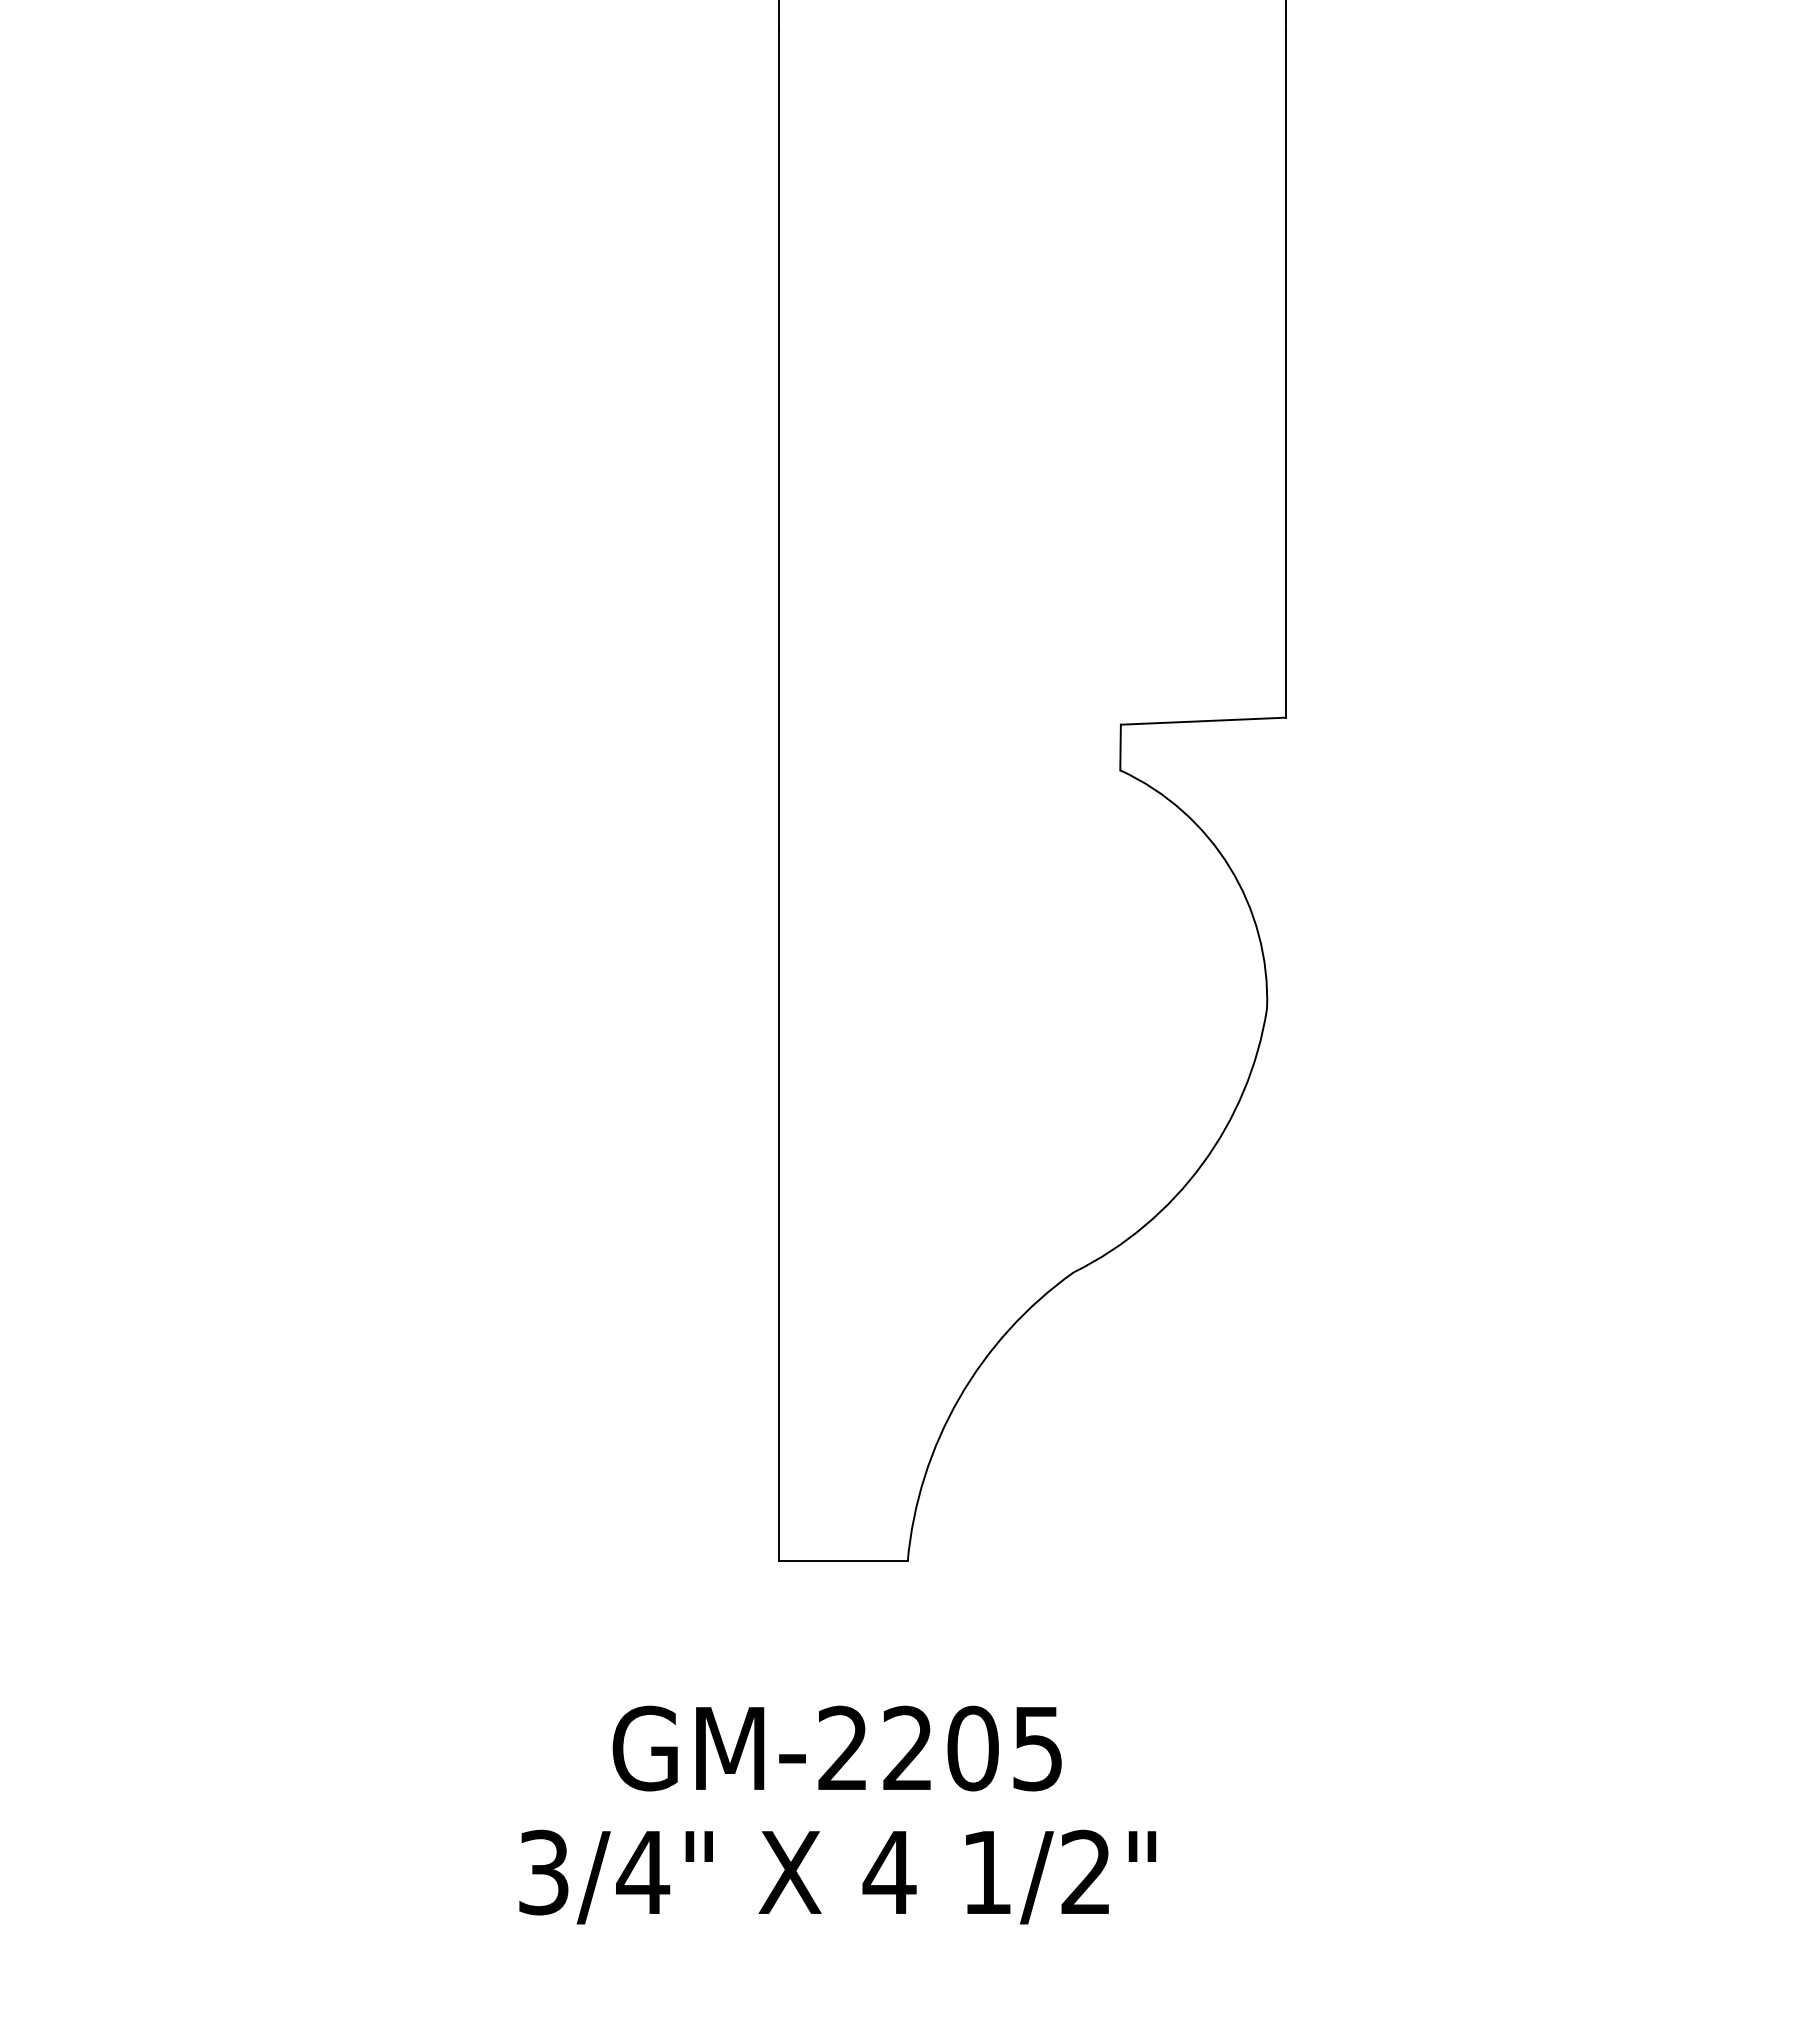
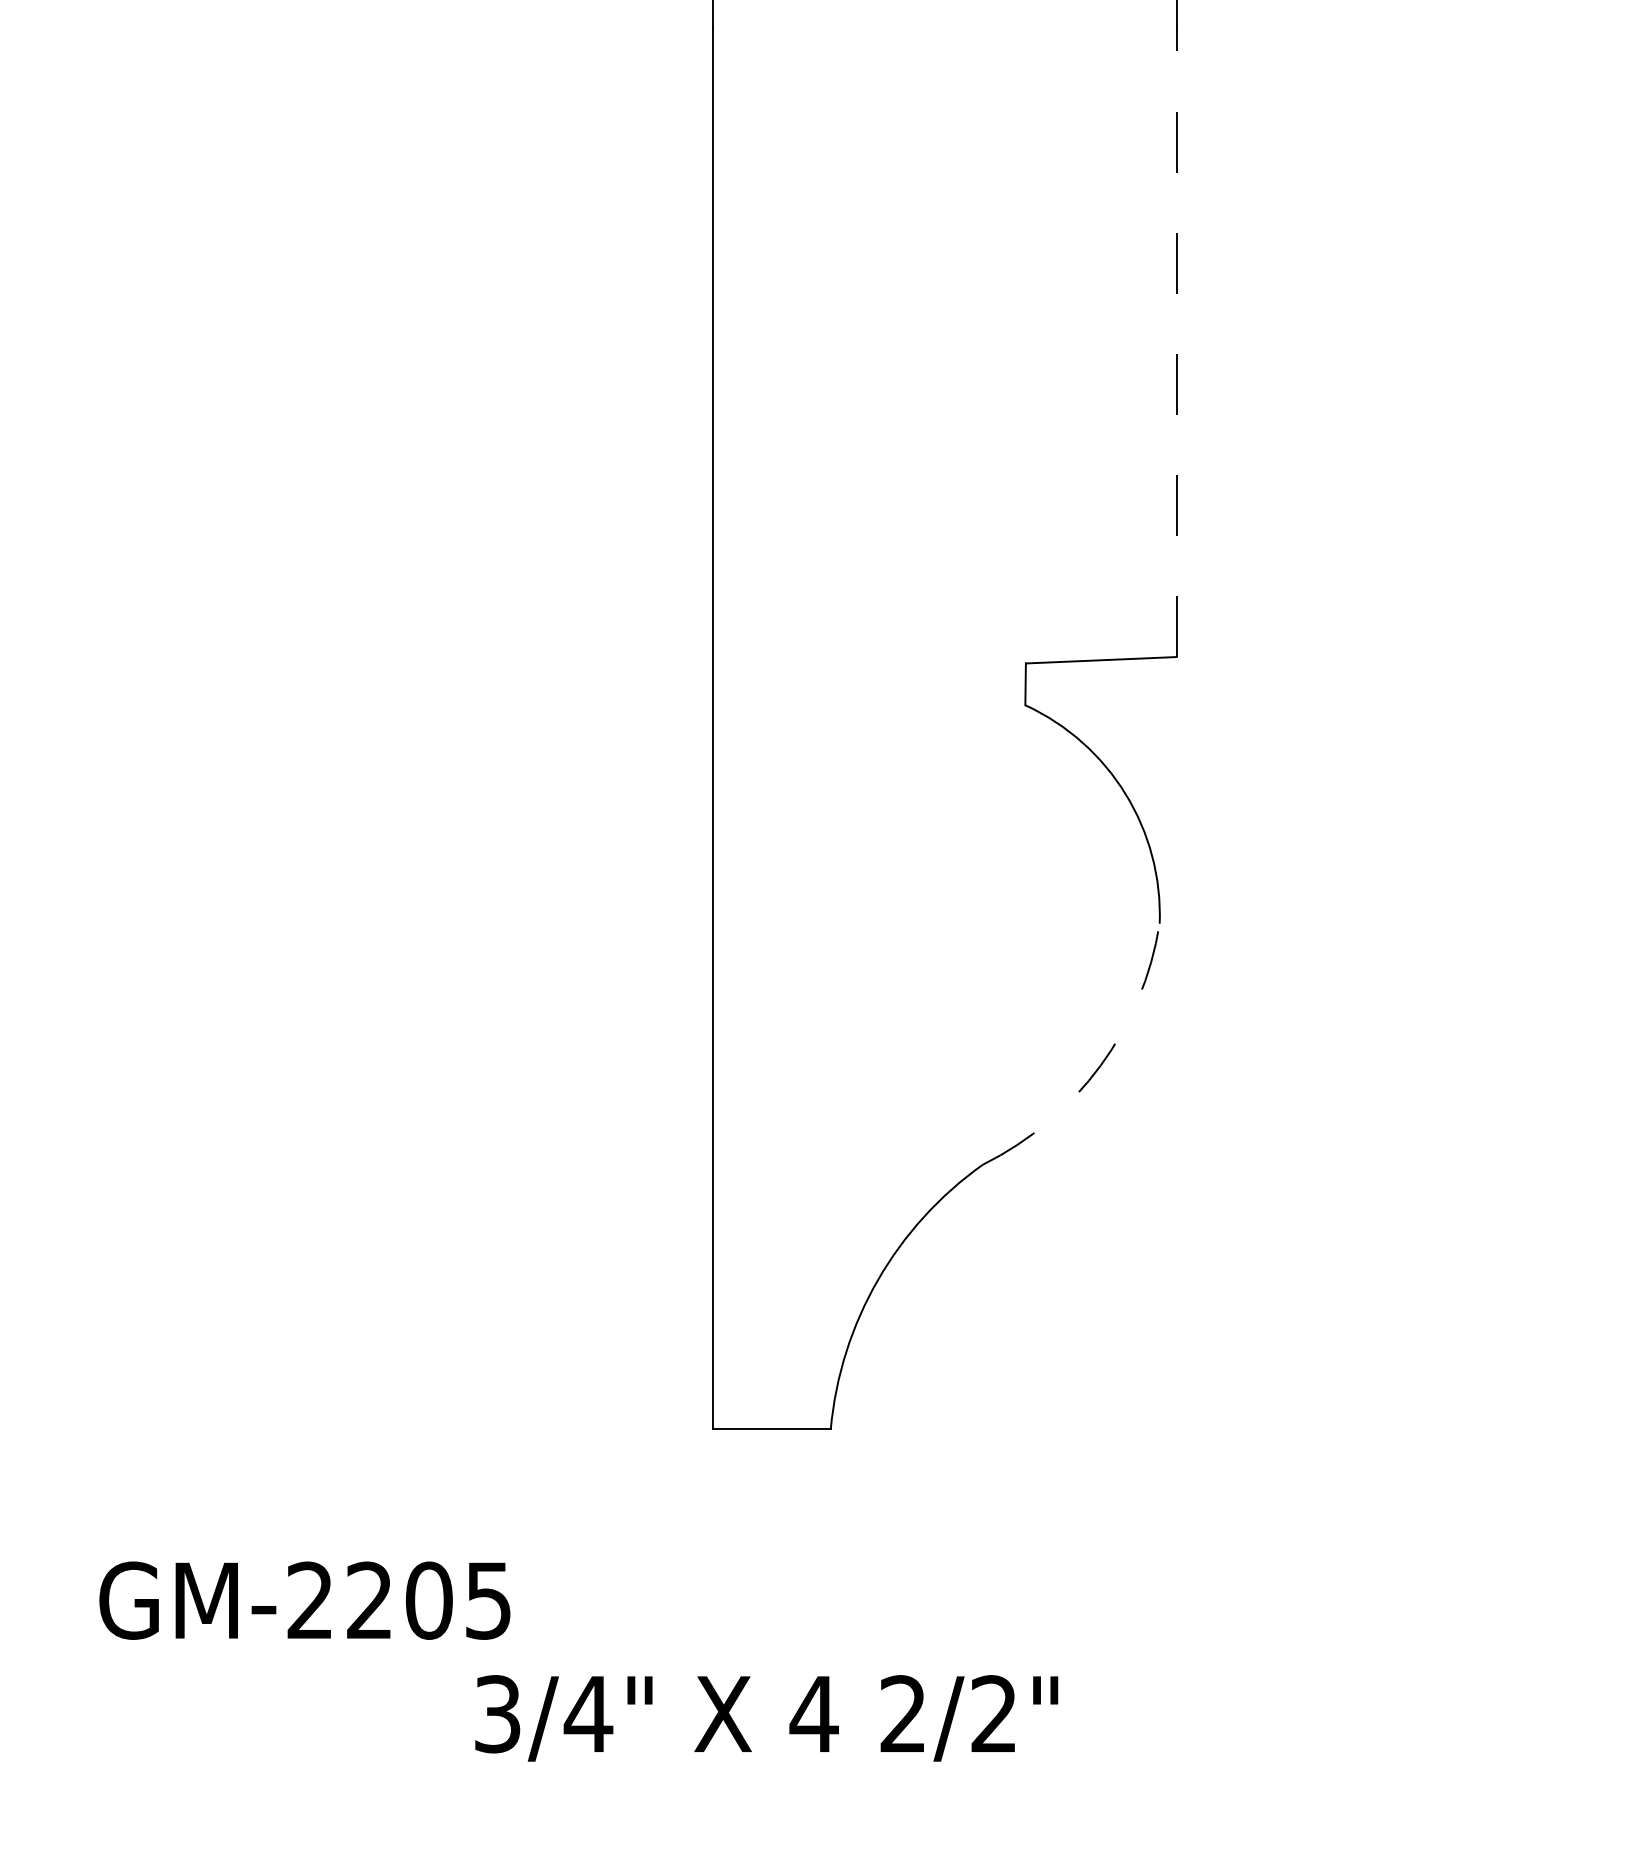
line: (1285, 373) -> (1176, 341), solid -> dashed
arc: (1202, 1164) -> (1100, 1066), solid -> dashed
text: (836, 1748) -> (304, 1600), moved
text: (986, 1871) -> (902, 1713), 1/2" -> 2/2"

